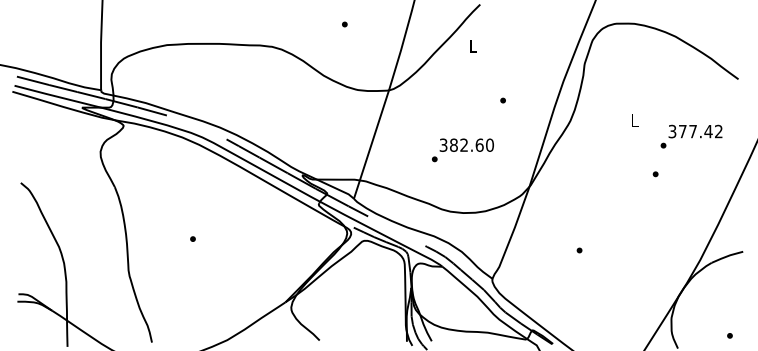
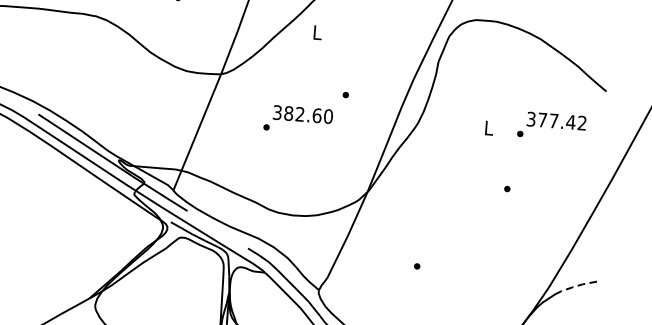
text: (691, 136) -> (551, 126), moved
text: (462, 150) -> (297, 120), moved
line: (726, 256) -> (578, 285), solid -> dashed

